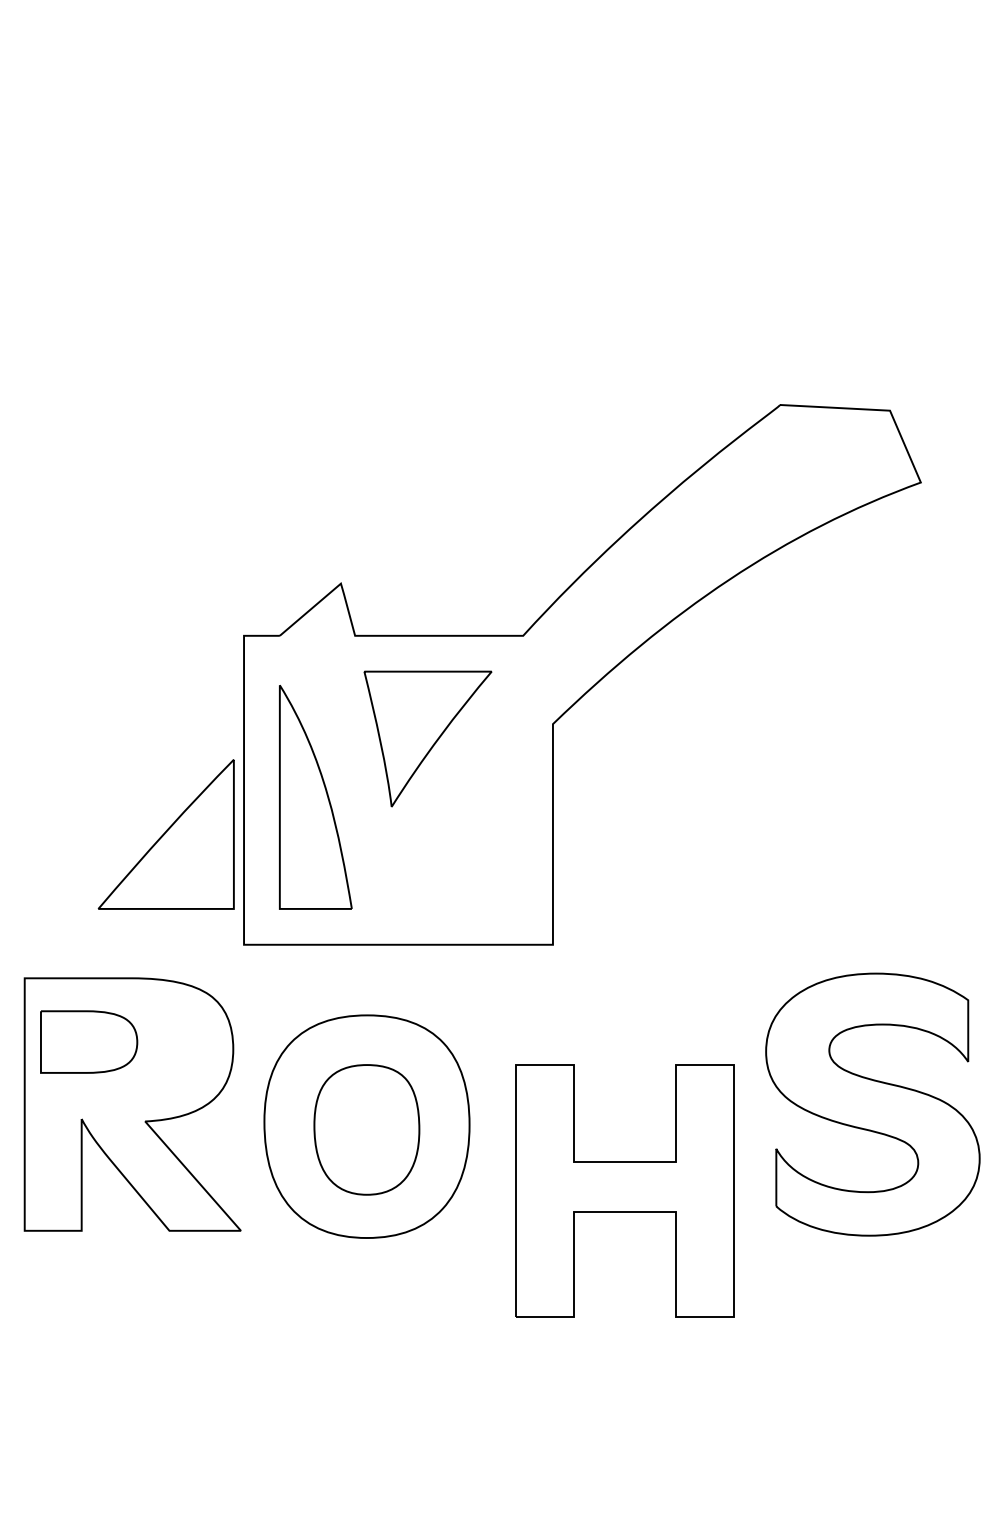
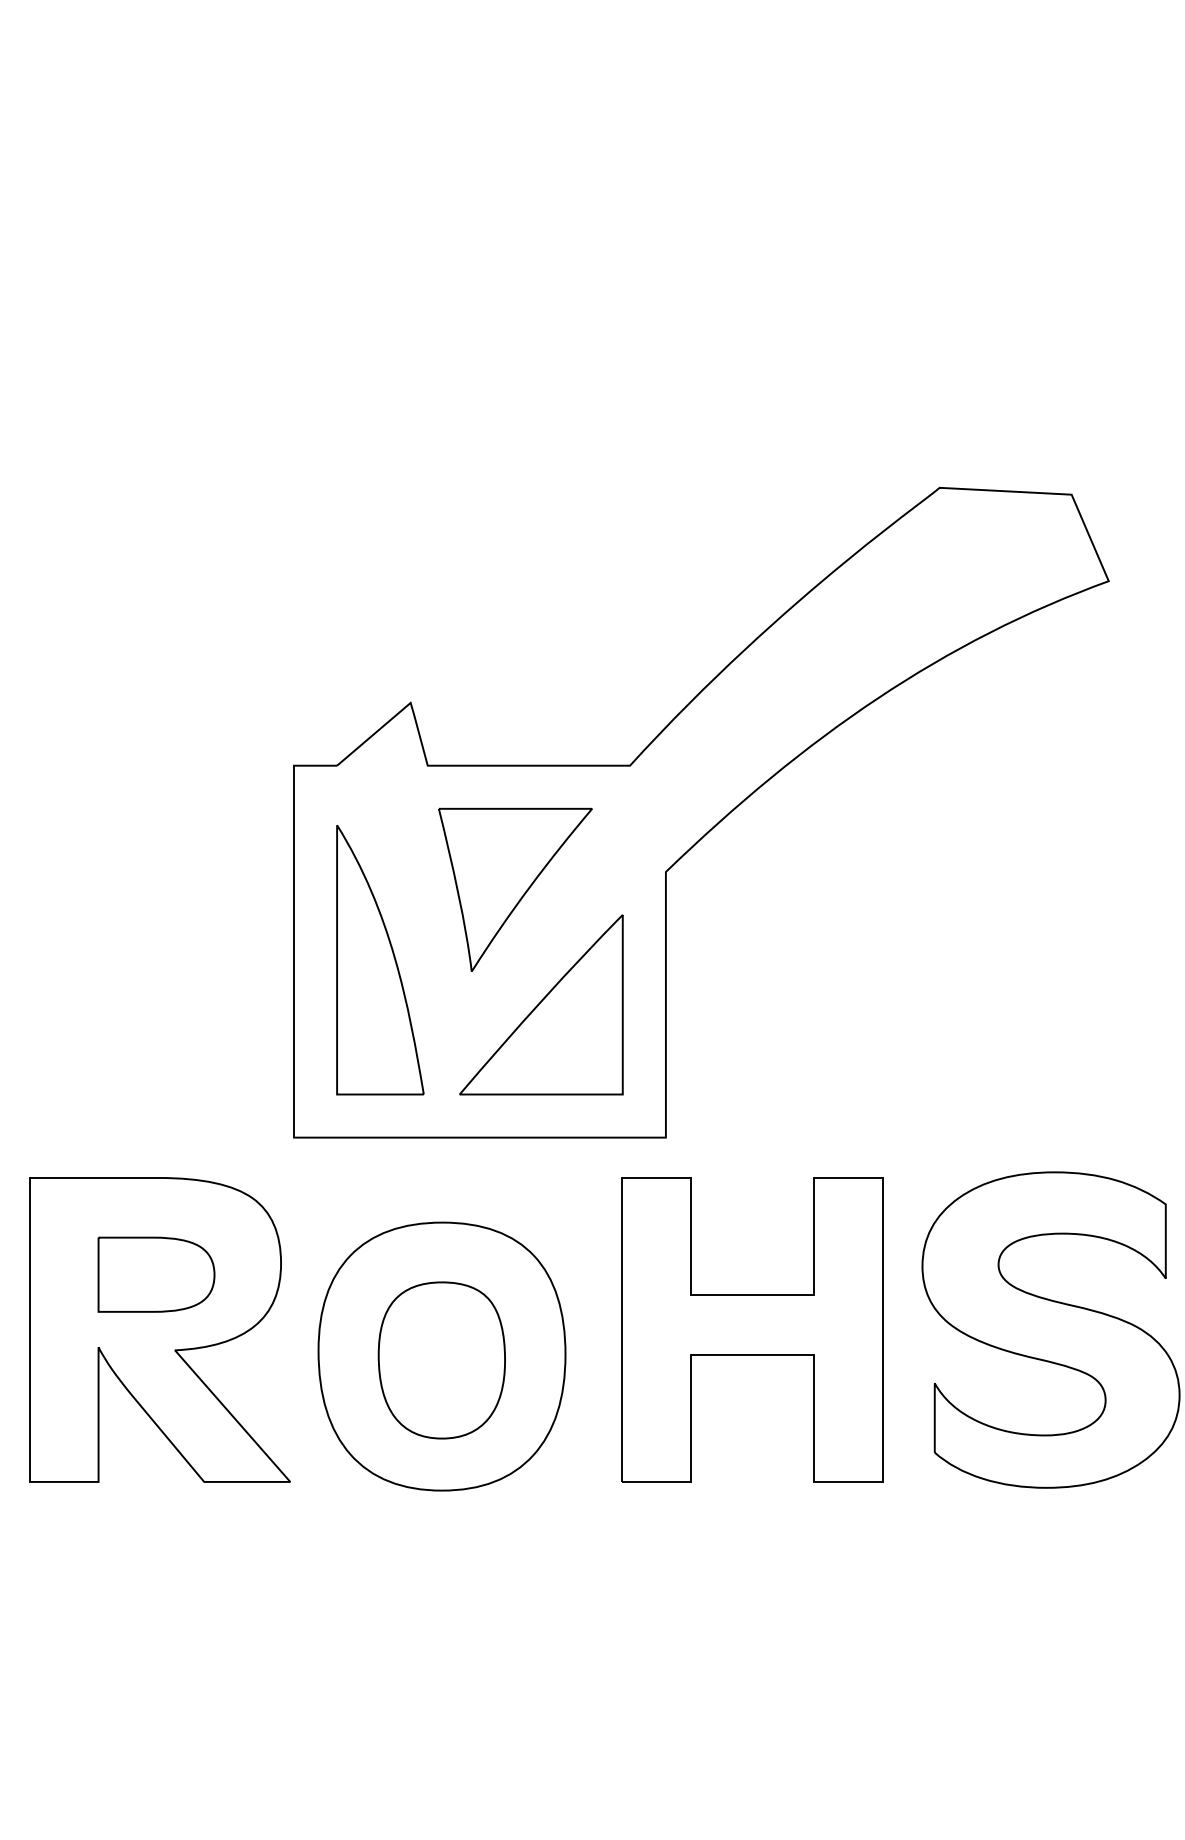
part: (166, 834) -> (541, 1004), moved
part: (89, 1041) -> (156, 1274), moved
part: (624, 1190) -> (752, 1329), moved

